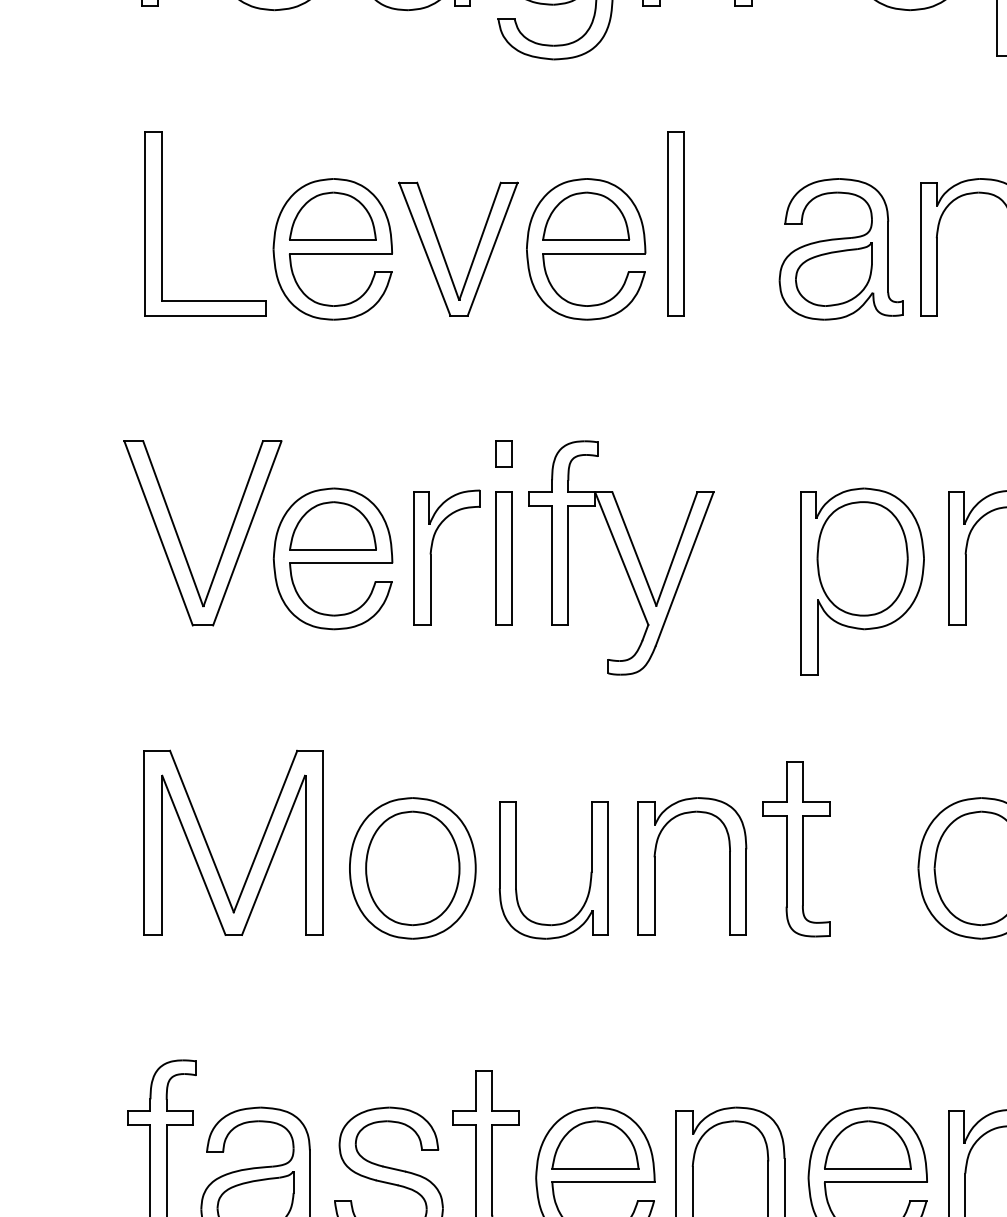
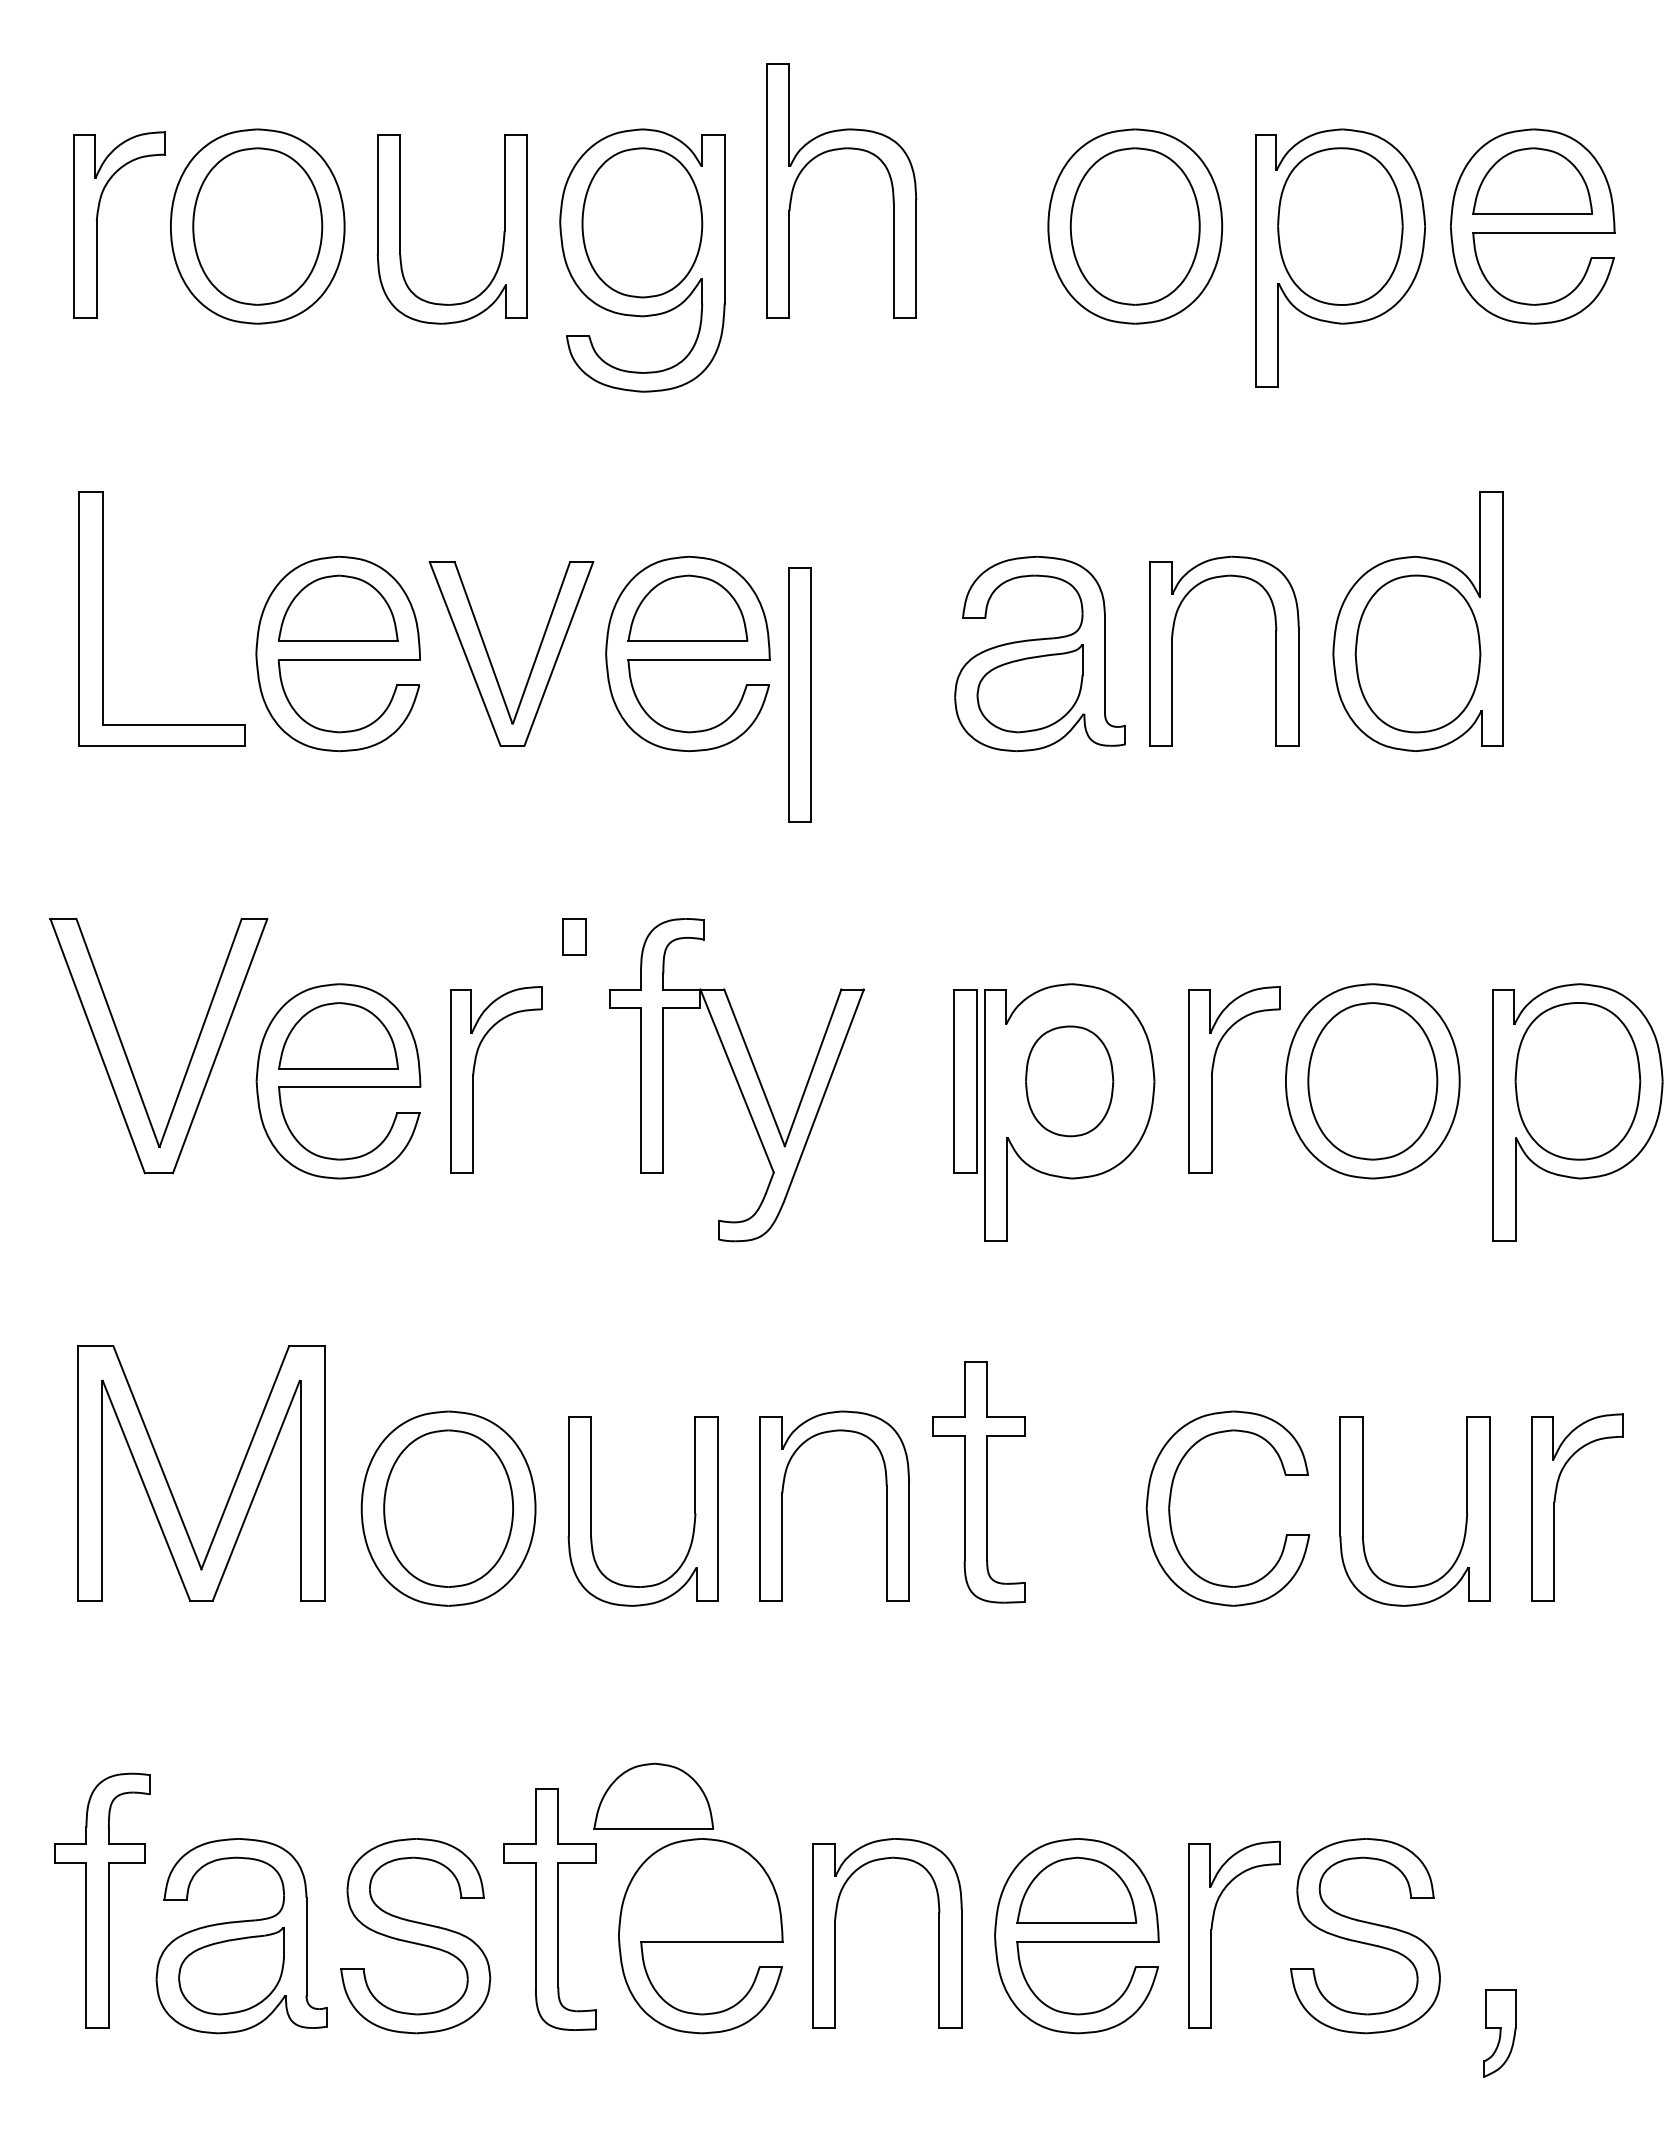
part: (675, 223) -> (799, 694), moved
part: (503, 559) -> (965, 1081), moved
part: (862, 559) -> (1069, 1081), size x0.7
part: (595, 1144) -> (653, 1795), moved

